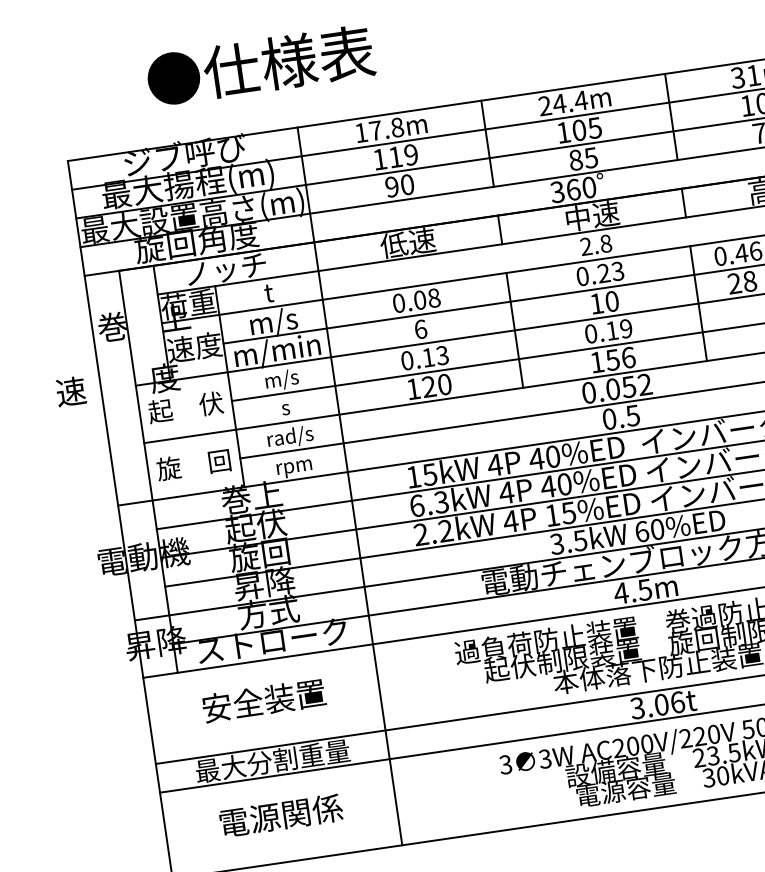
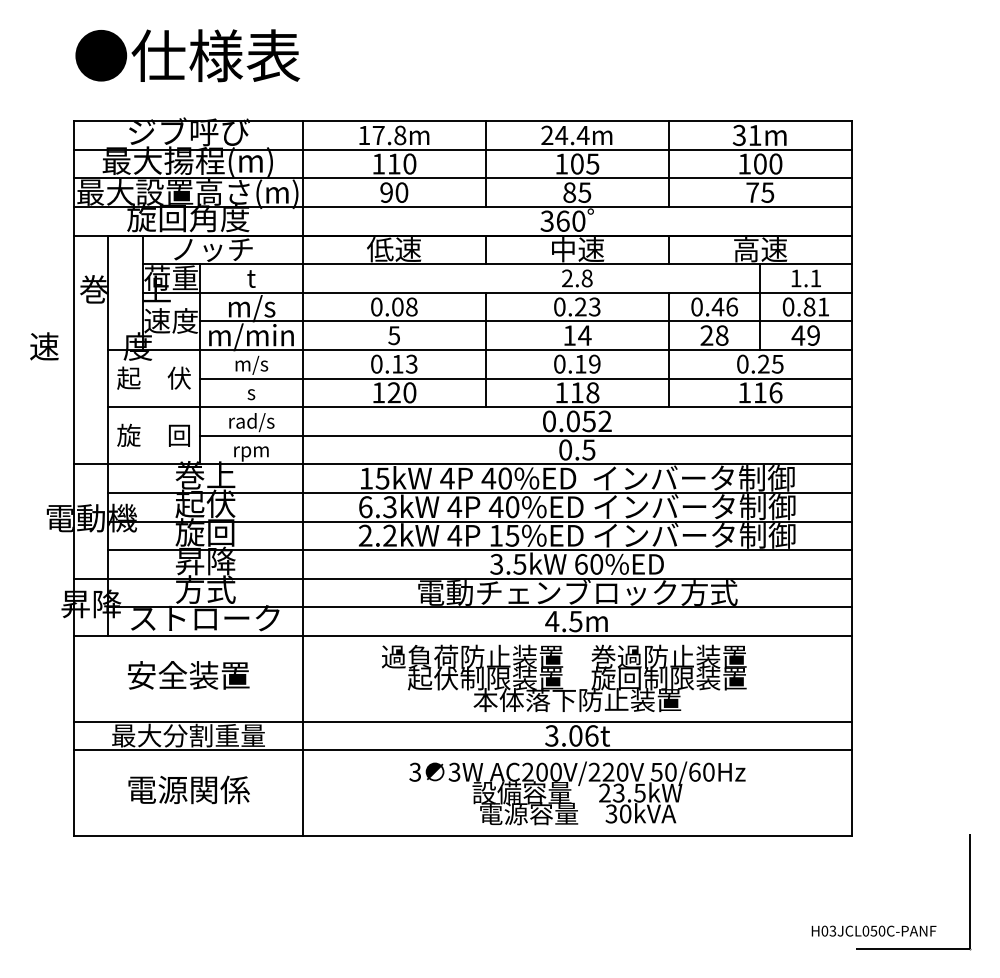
text: (260, 65) -> (187, 55), moved
text: (410, 154) -> (409, 163), 119 -> 110
text: (611, 301) -> (584, 335), 10 -> 14
text: (420, 329) -> (394, 335), 6 -> 5
text: (620, 358) -> (584, 392), 156 -> 118

